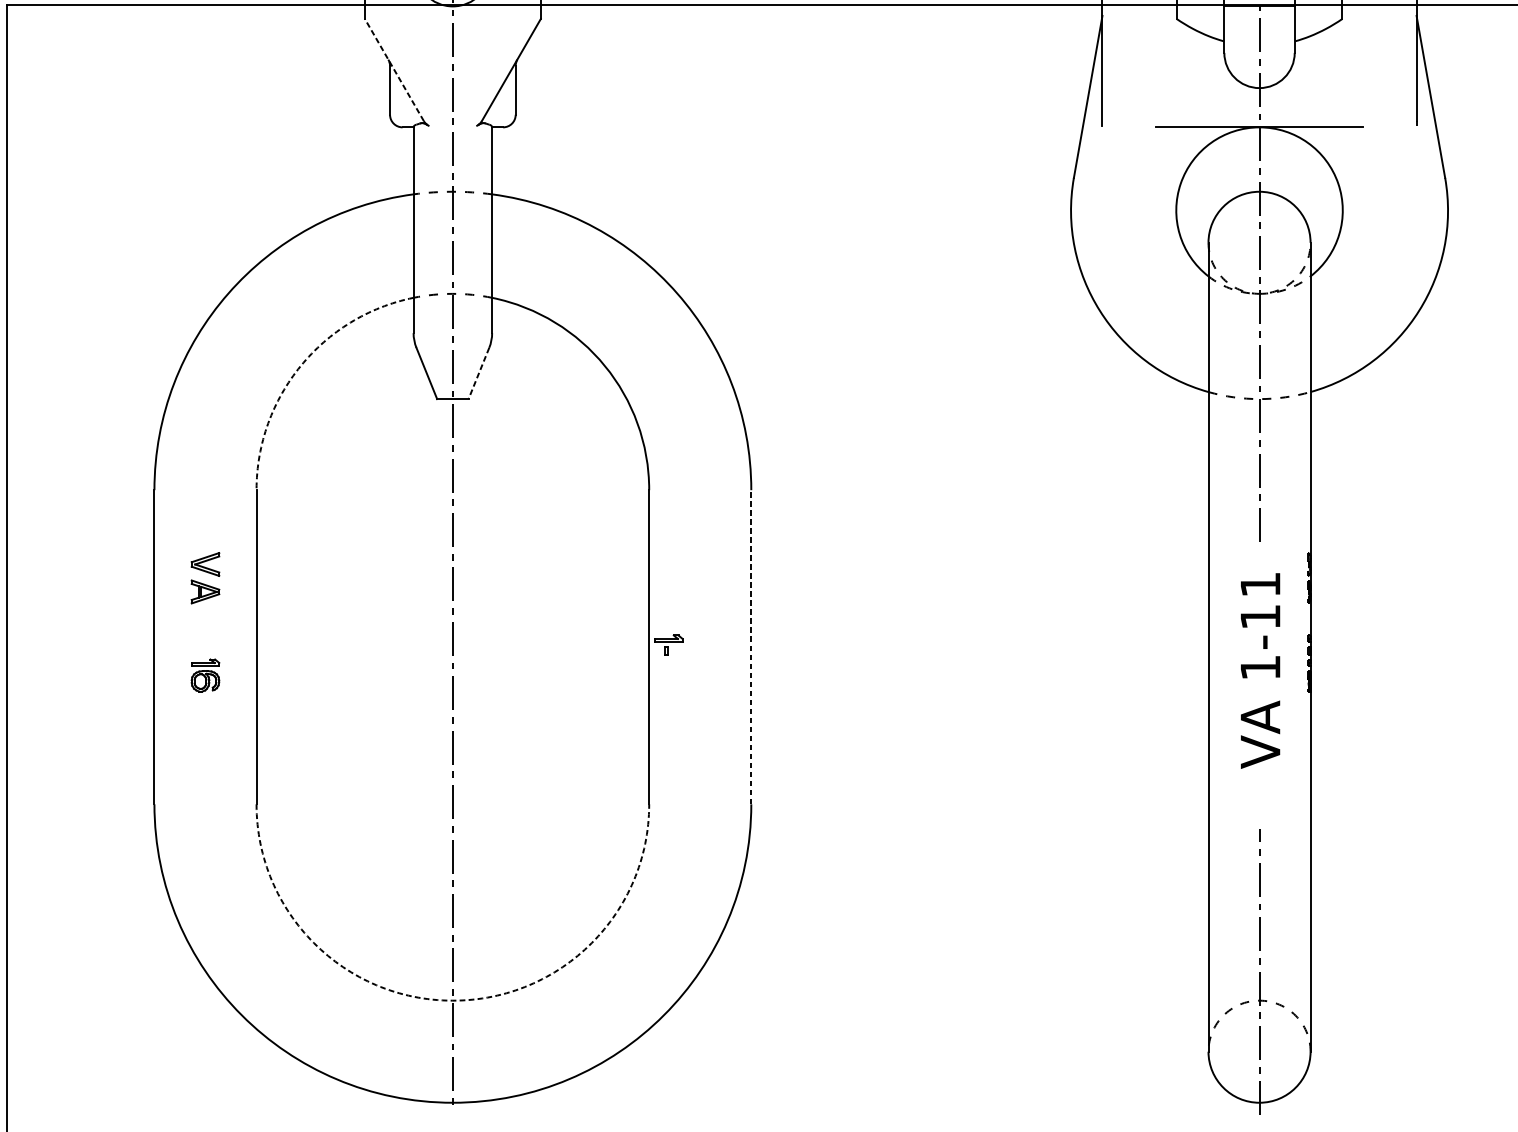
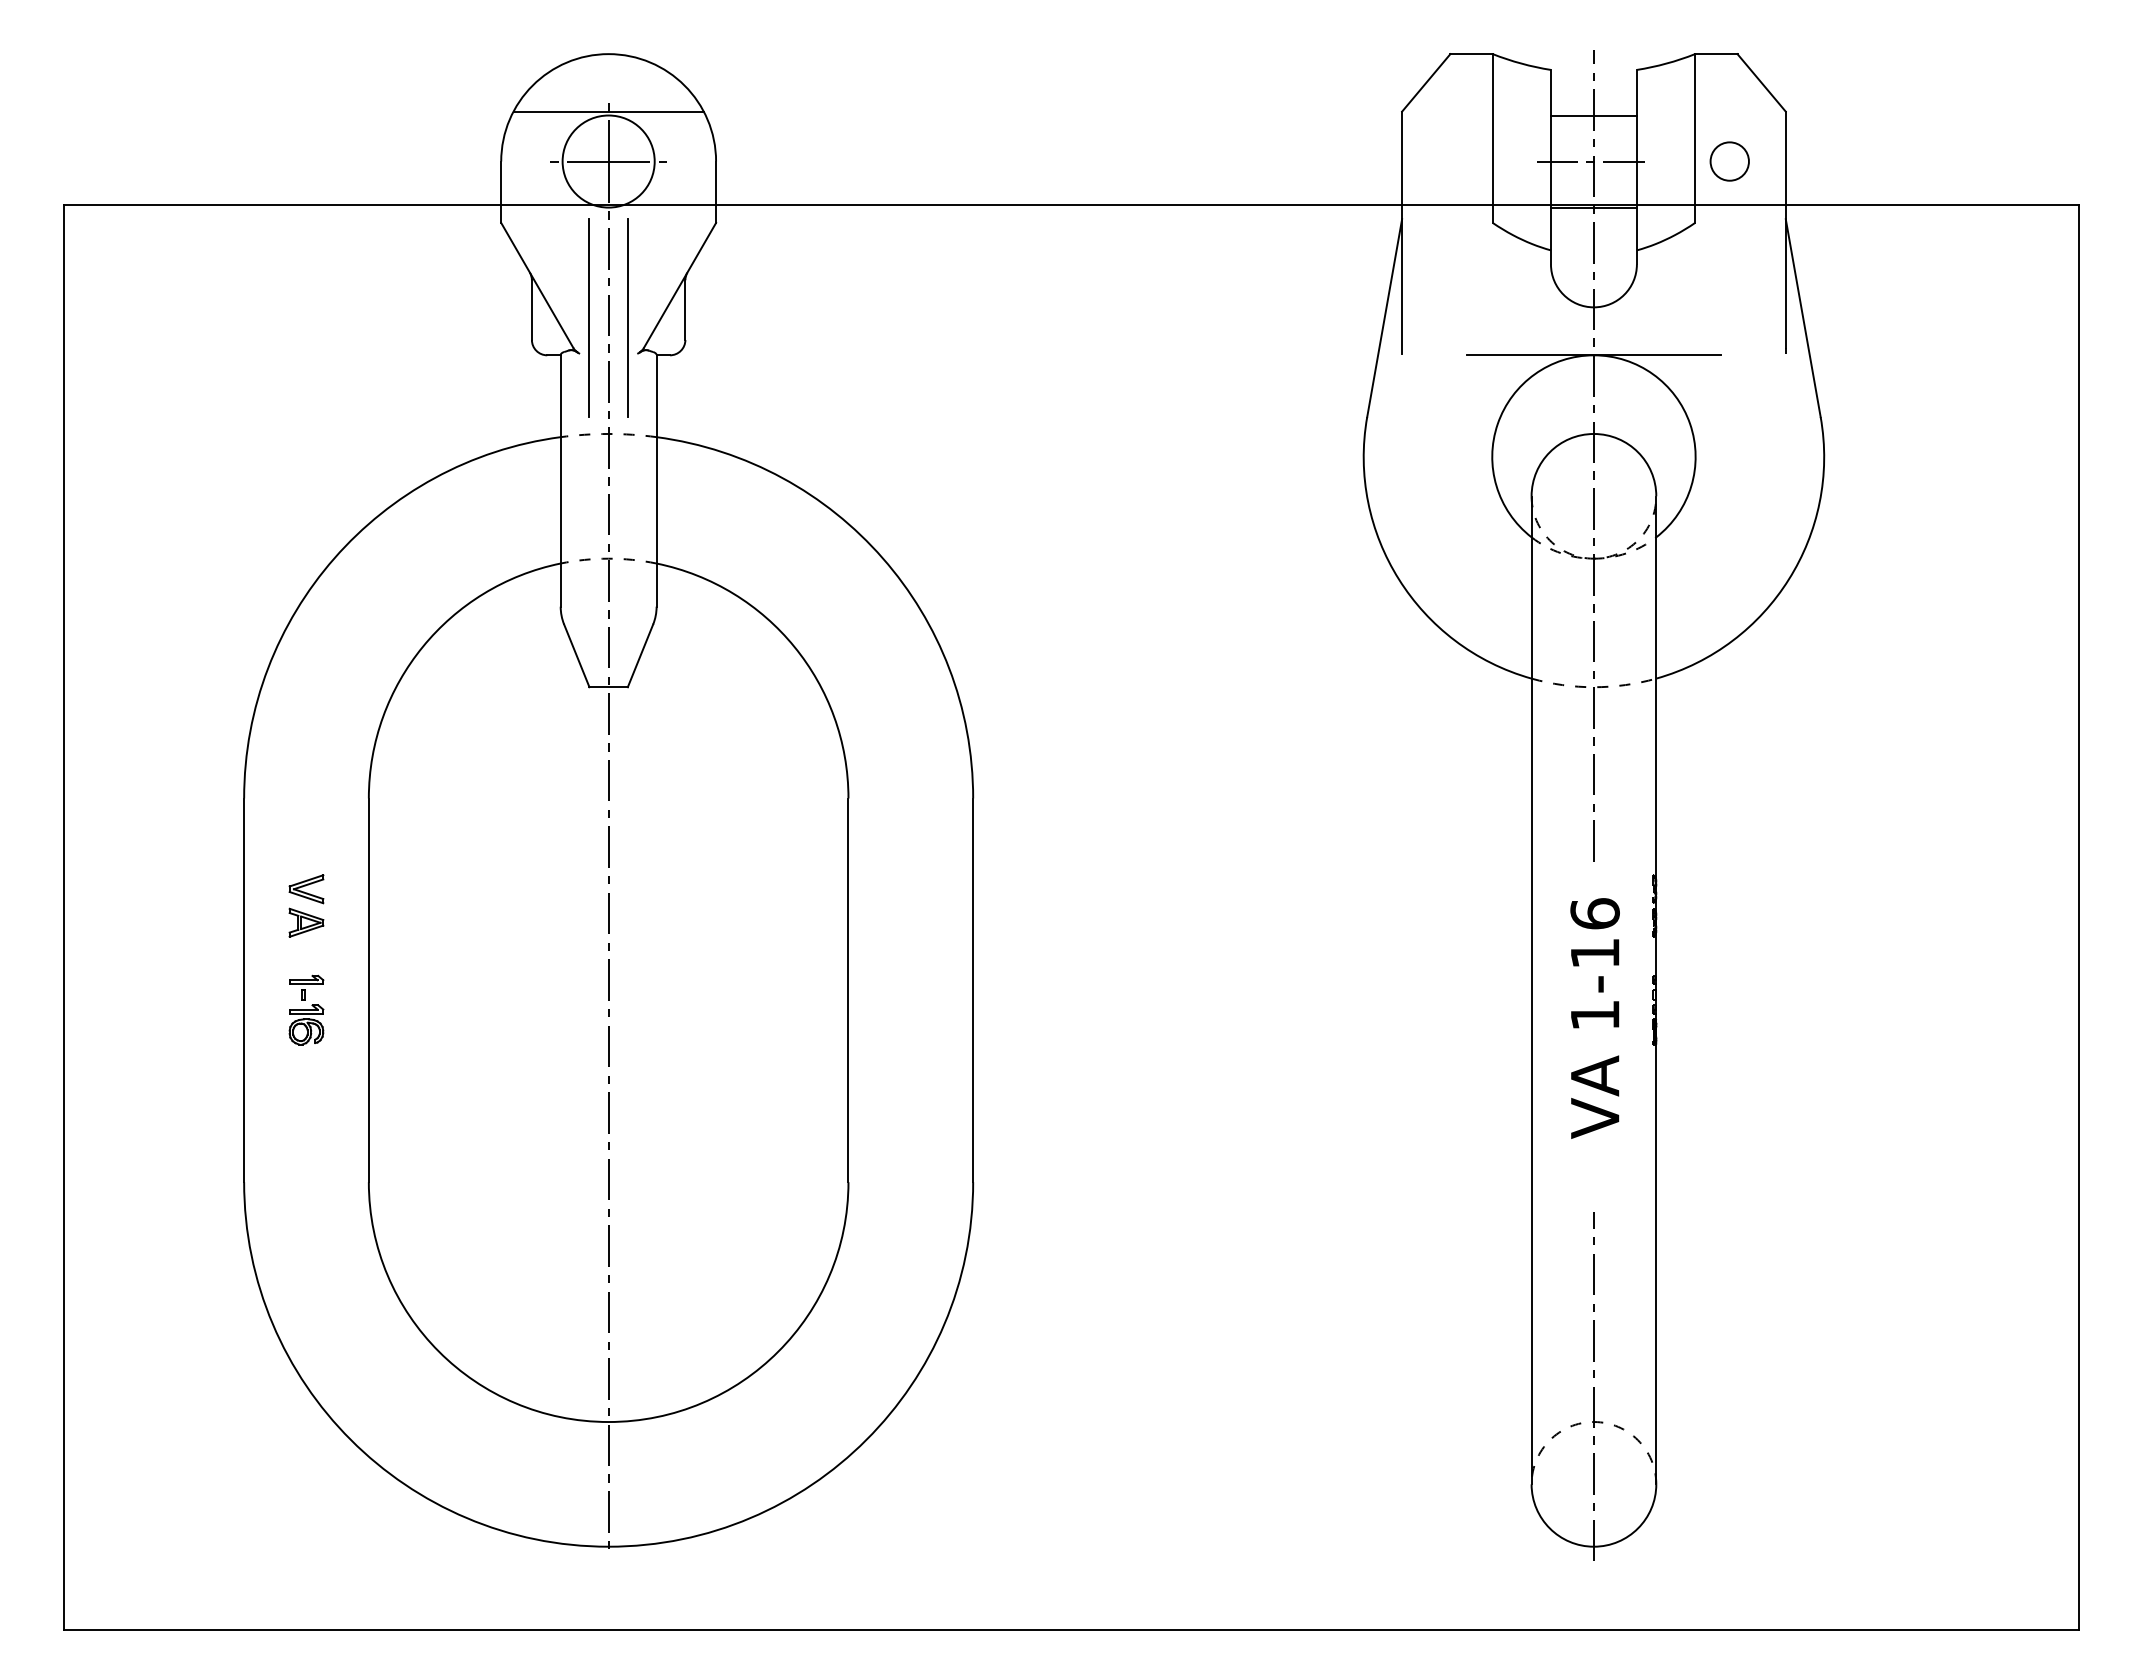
line: (394, 70) -> (537, 285), dashed -> solid
line: (437, 97) -> (589, 318), added
line: (468, 97) -> (627, 318), added
arc: (300, 365) -> (422, 646), dashed -> solid
line: (478, 373) -> (640, 655), dashed -> solid
text: (1259, 584) -> (1594, 913), 1-11 -> 1-16
part: (668, 644) -> (306, 987), moved
line: (751, 647) -> (973, 990), dashed -> solid
arc: (452, 1001) -> (608, 1422), dashed -> solid

